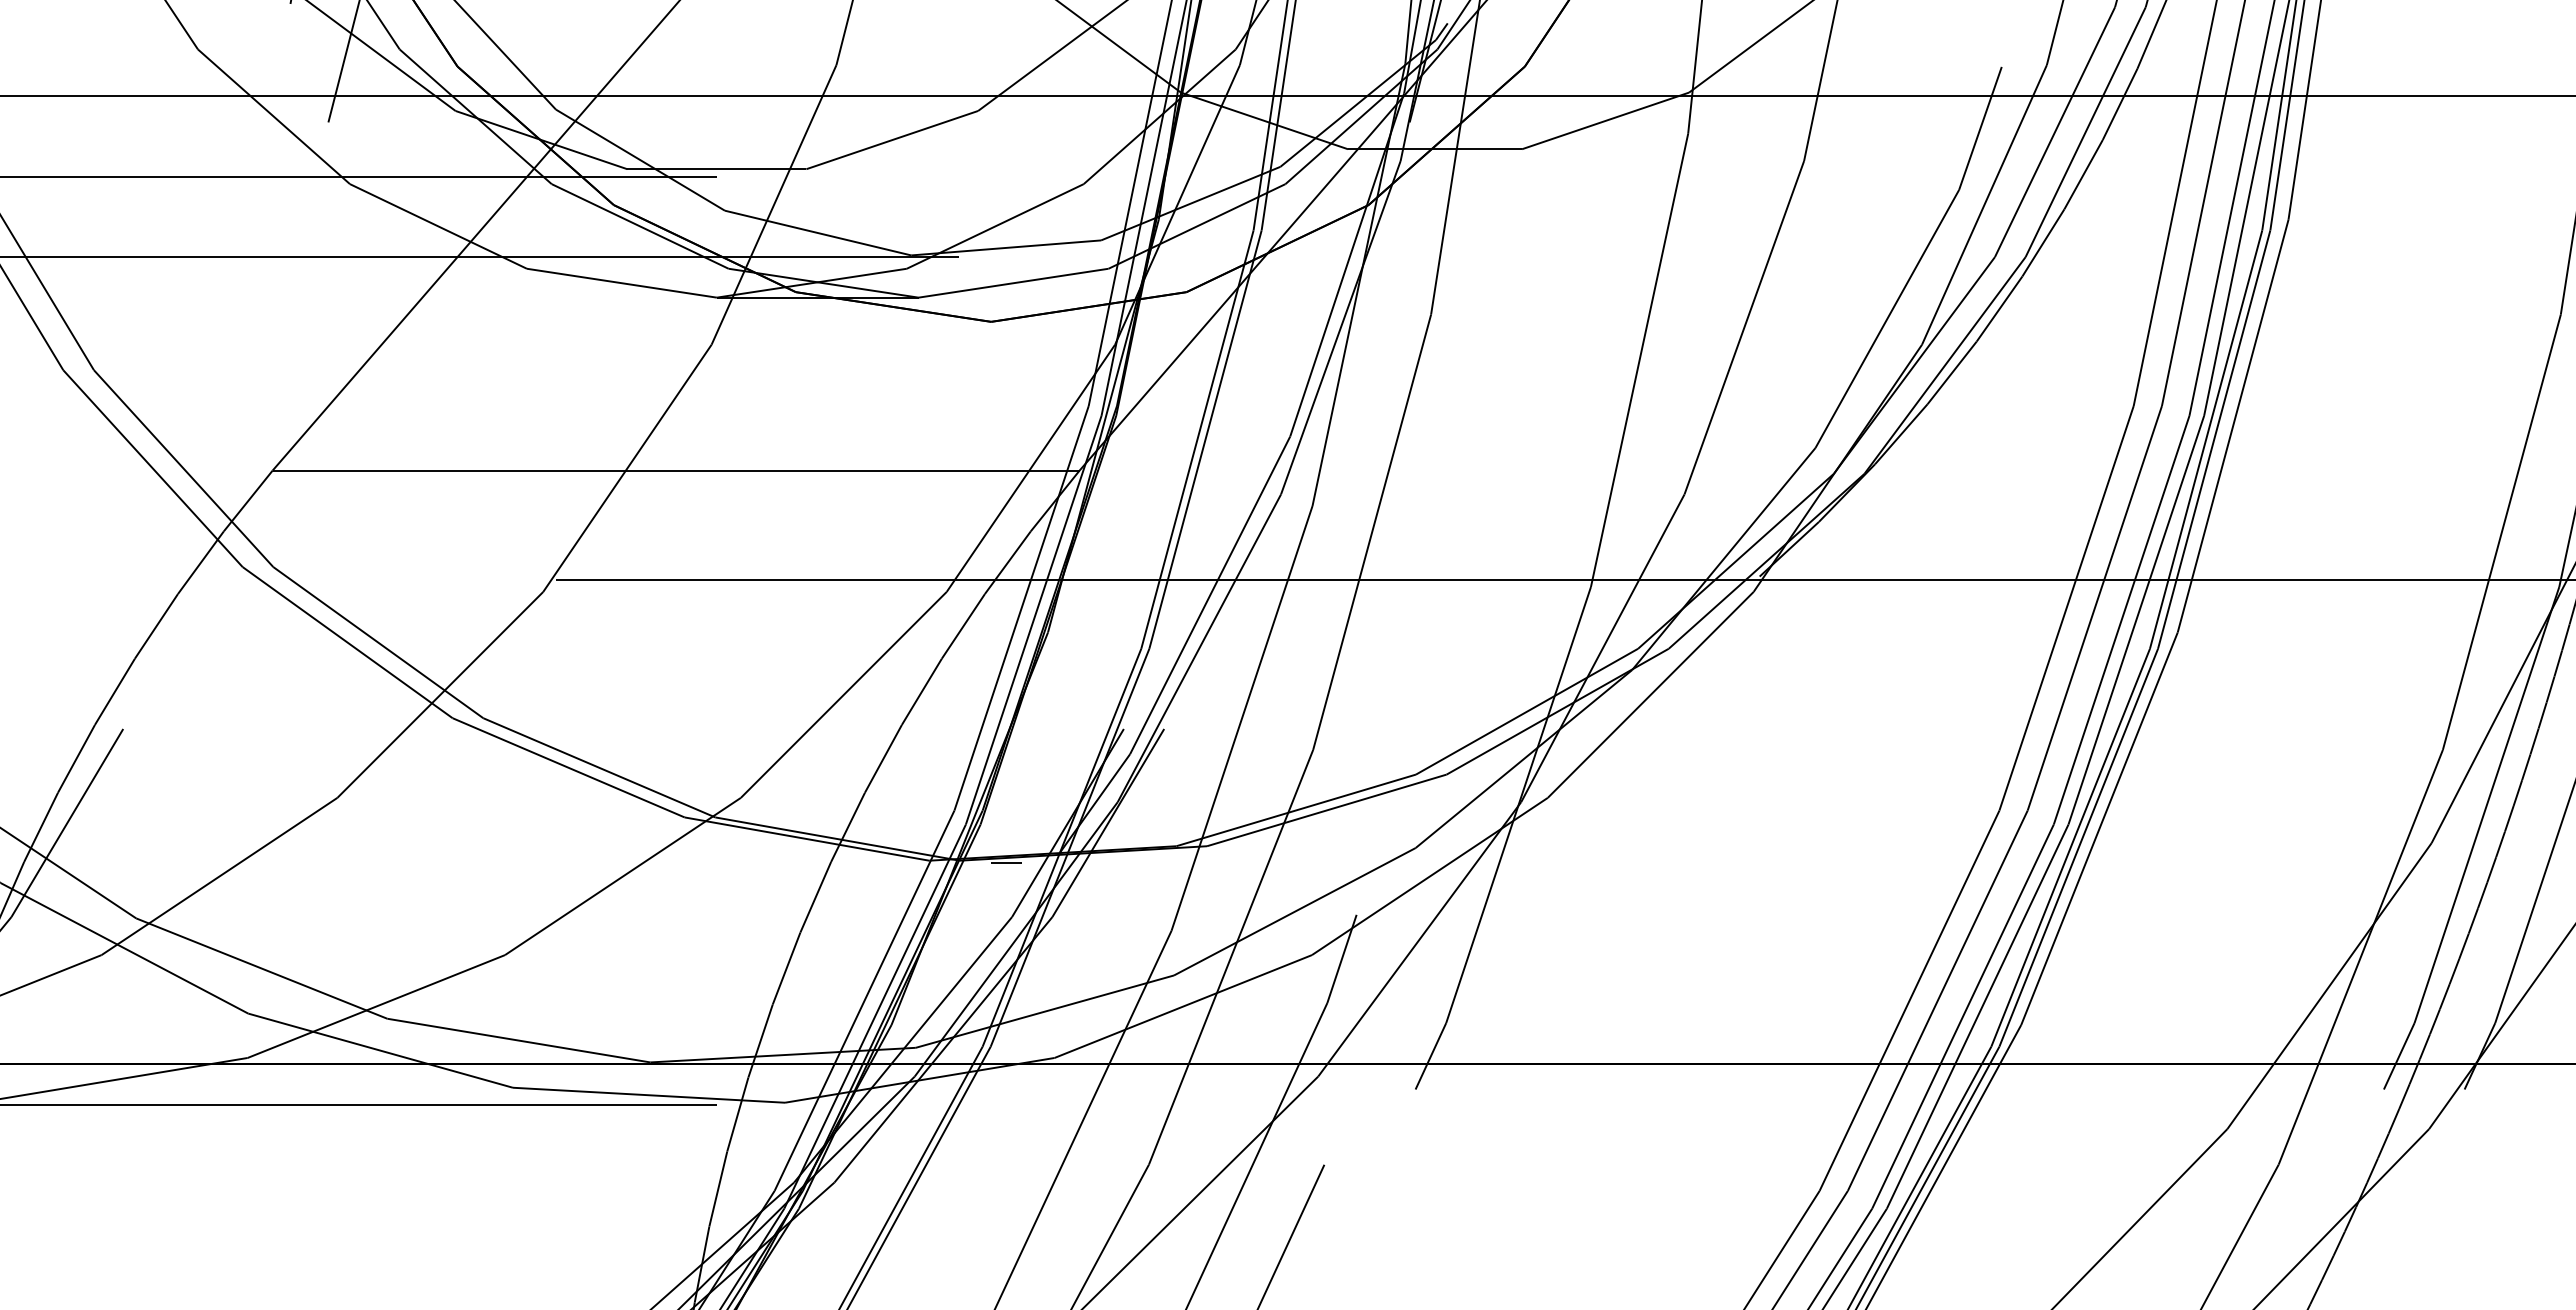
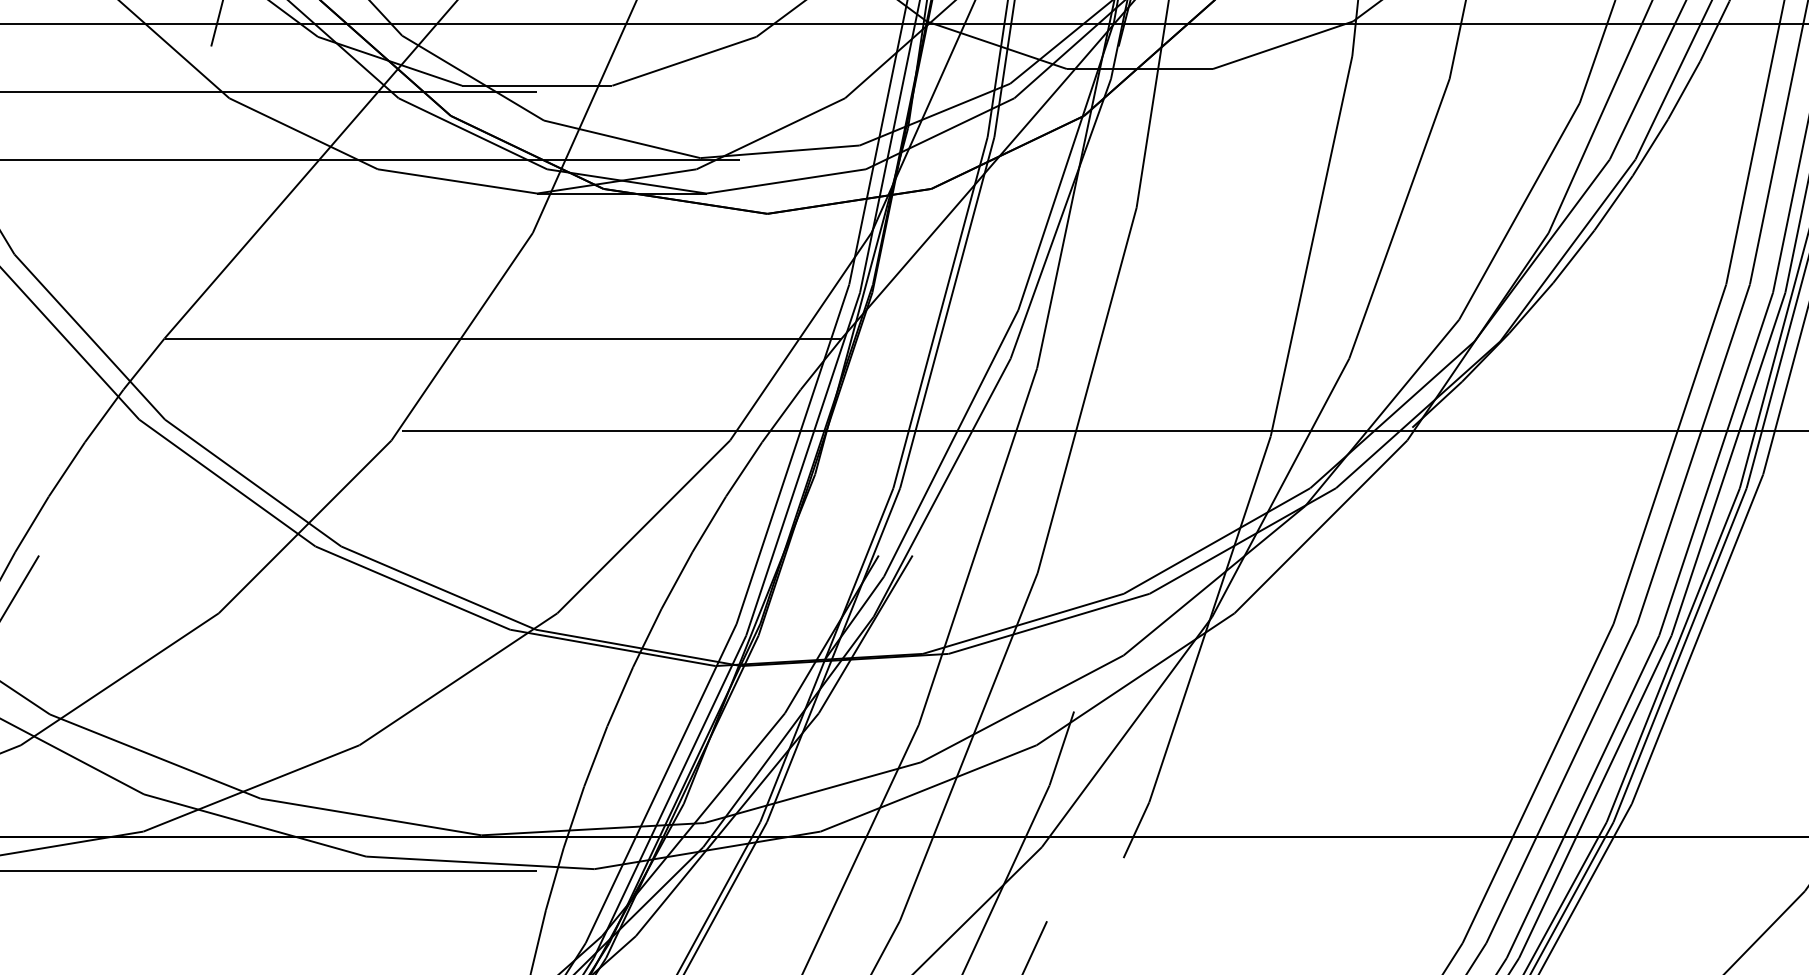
line: (1006, 862) -> (780, 667), removed

